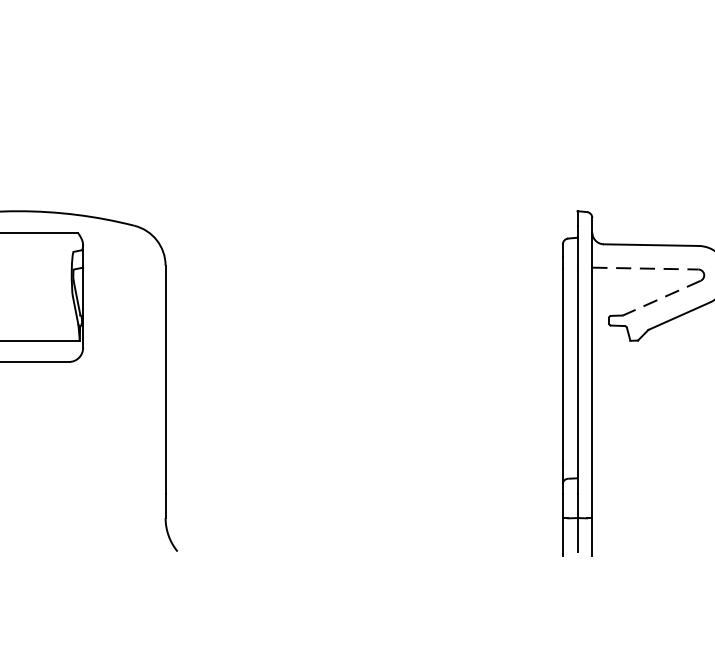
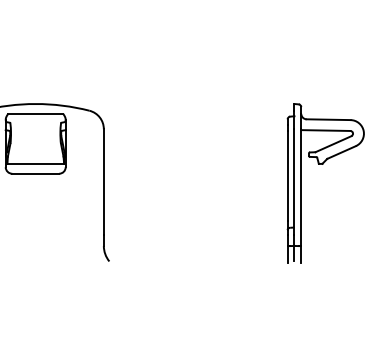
line: (644, 268) -> (325, 130), dashed -> solid
line: (661, 298) -> (333, 144), dashed -> solid

